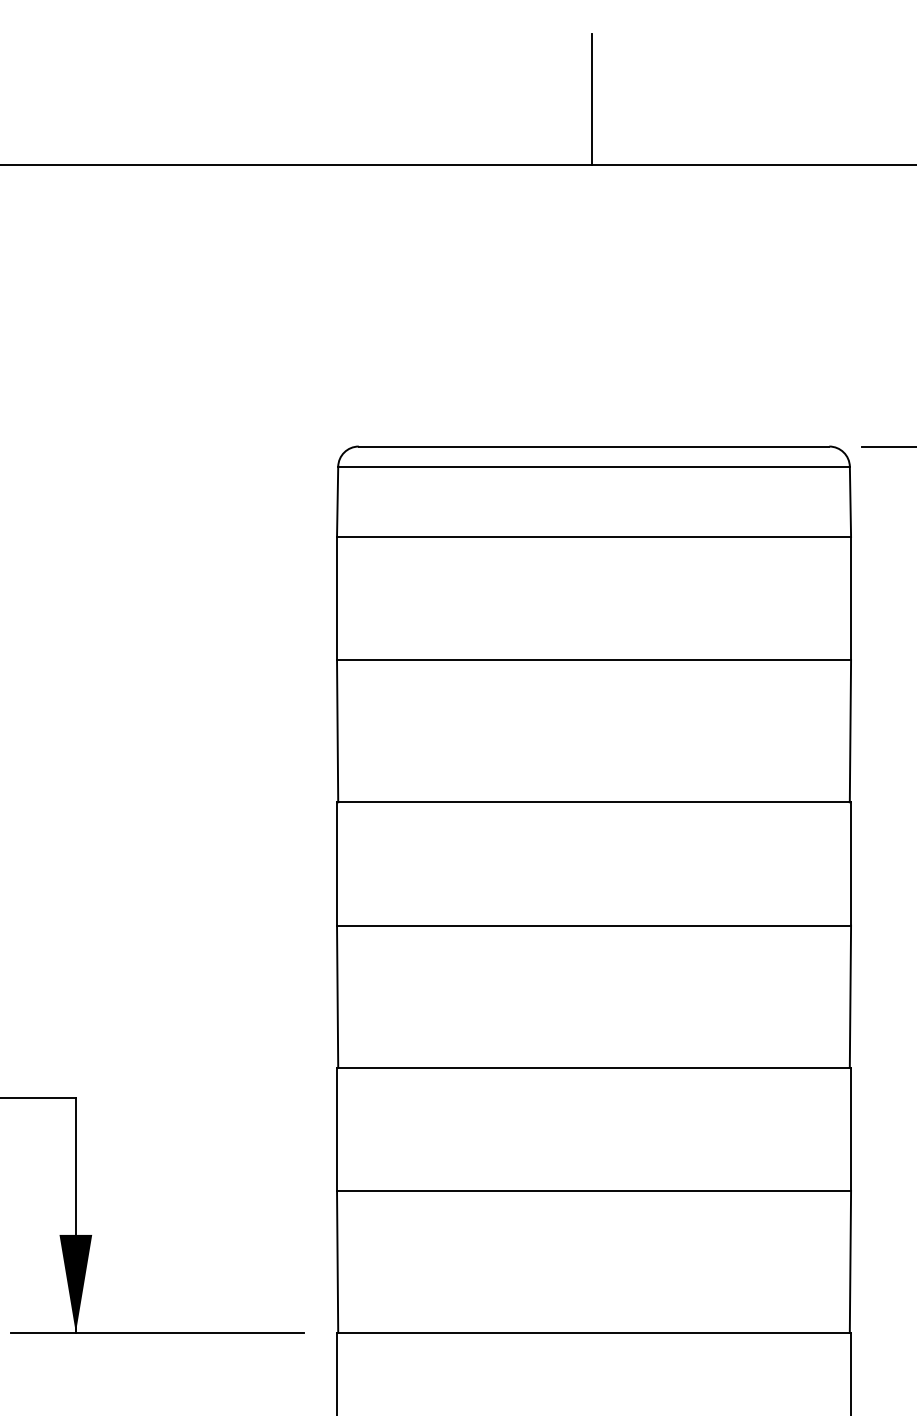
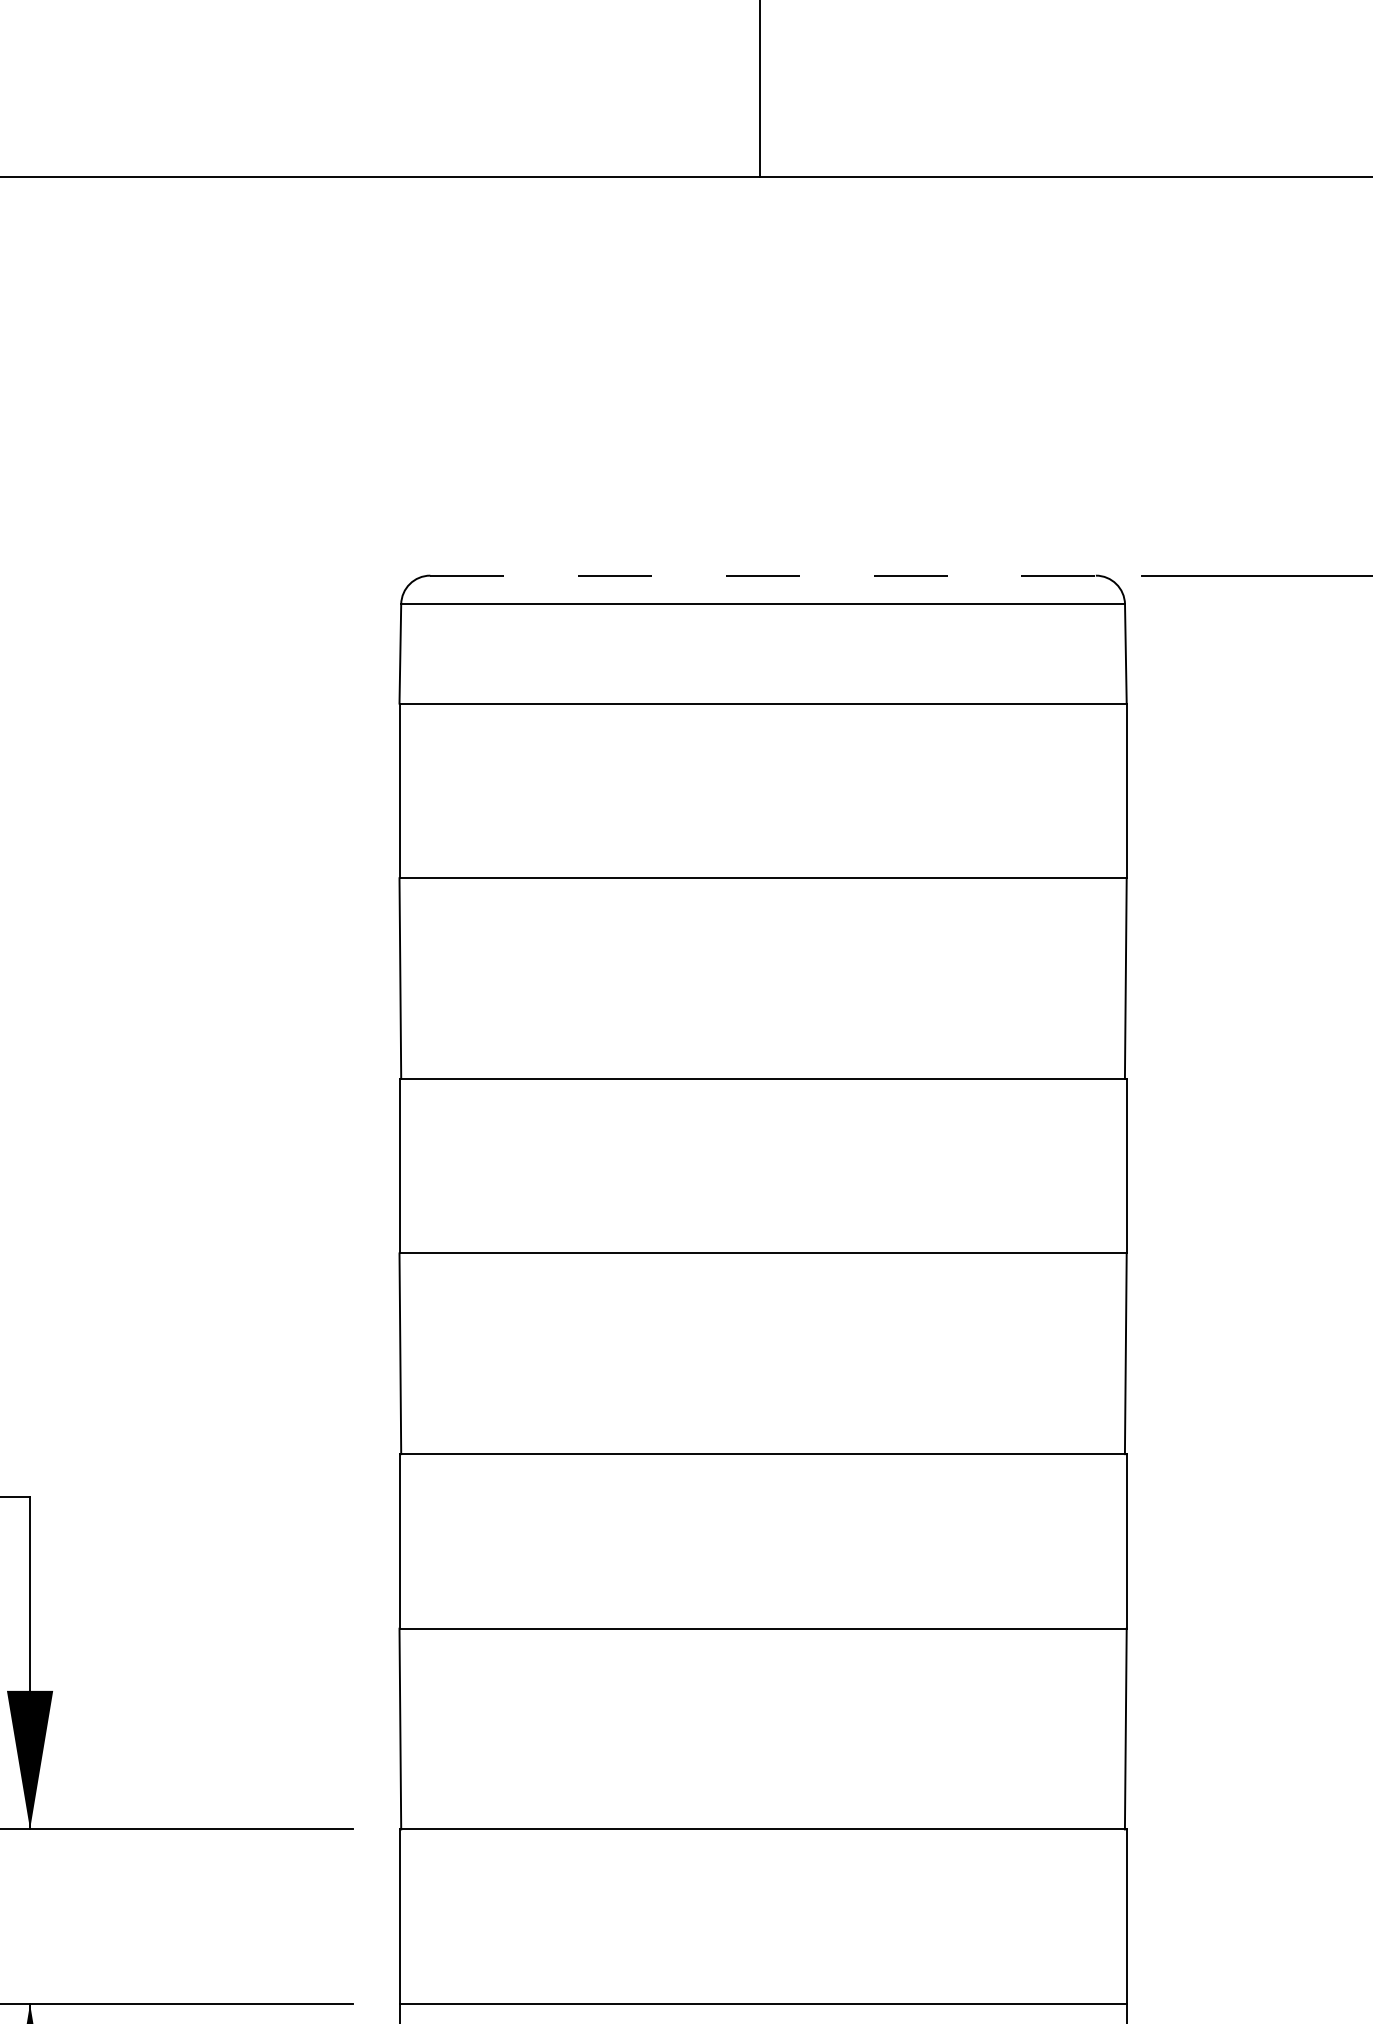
line: (594, 446) -> (763, 575), solid -> dashed

